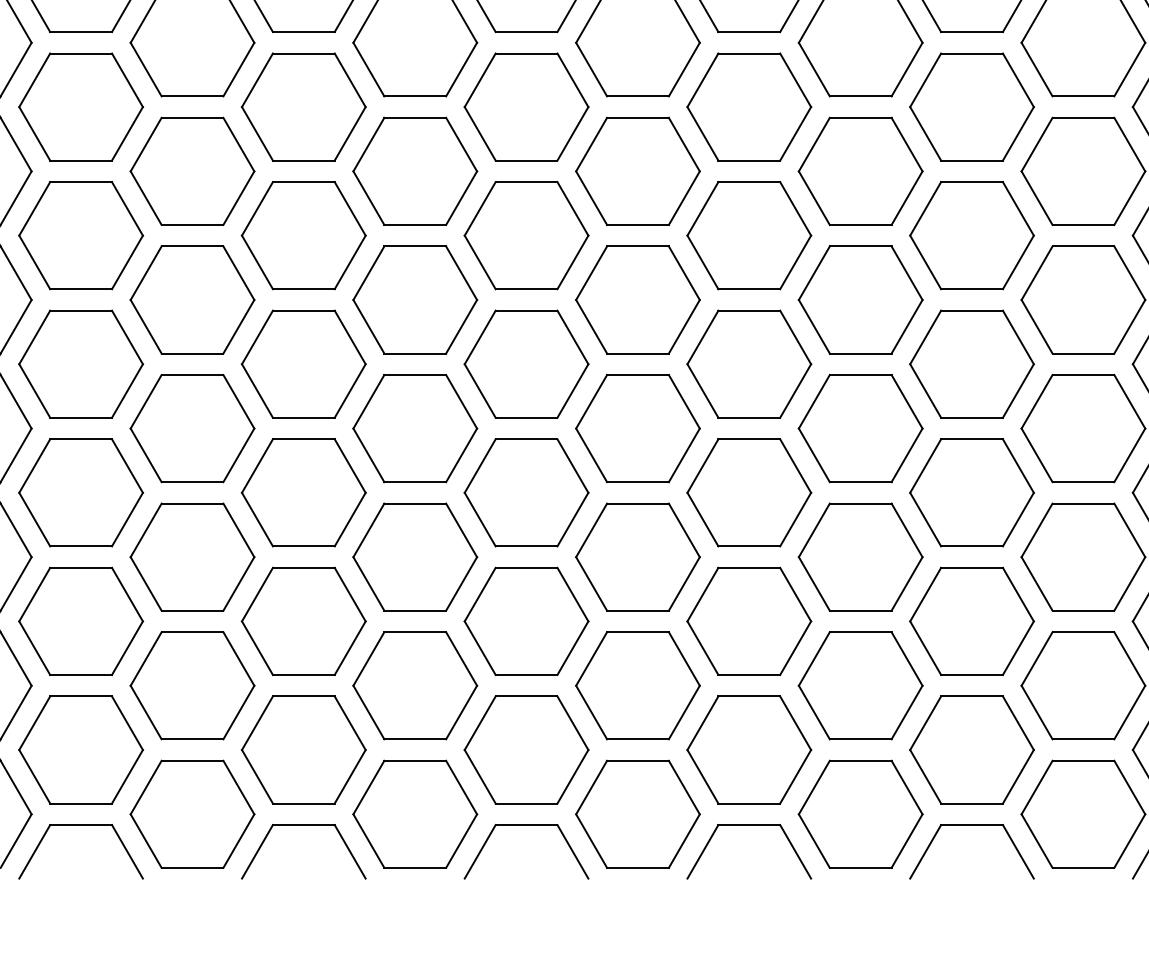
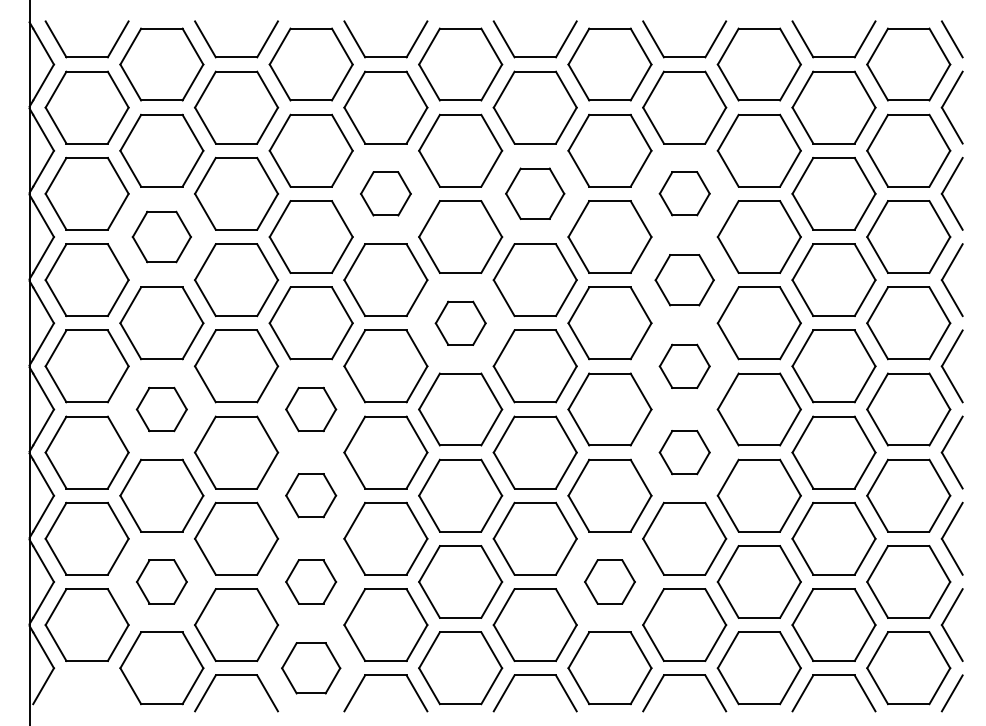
part: (525, 106) -> (385, 193), size x0.6
part: (748, 106) -> (534, 193), size x0.7
part: (971, 106) -> (684, 193), size x0.6
part: (191, 170) -> (161, 236), size x0.7
part: (971, 236) -> (684, 280), size x0.7
part: (637, 300) -> (460, 323), size x0.6
part: (971, 364) -> (684, 366), size x0.6
part: (191, 428) -> (161, 409), size x0.6
part: (414, 428) -> (310, 409), size x0.6
part: (971, 492) -> (684, 452), size x0.6
part: (414, 556) -> (310, 495), size x0.6
part: (191, 685) -> (161, 581), size x0.6
part: (414, 685) -> (310, 581), size x0.6
part: (859, 685) -> (609, 581), size x0.6
part: (414, 814) -> (310, 668), size x0.7
part: (80, 825) -> (86, 675), removed

